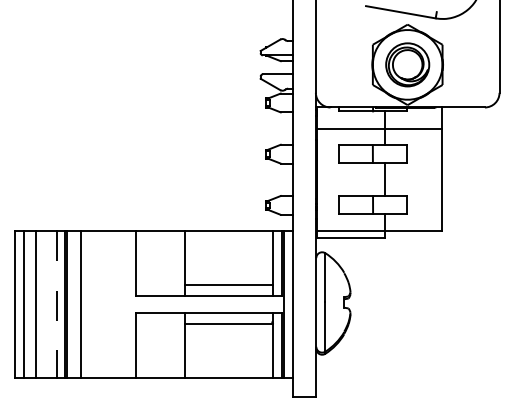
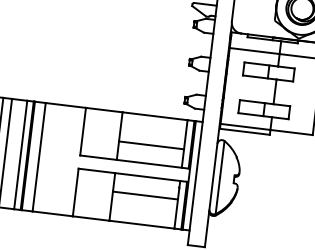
line: (228, 284) -> (151, 145), moved
line: (56, 305) -> (20, 155), dashed -> solid
line: (228, 324) -> (145, 195), moved

